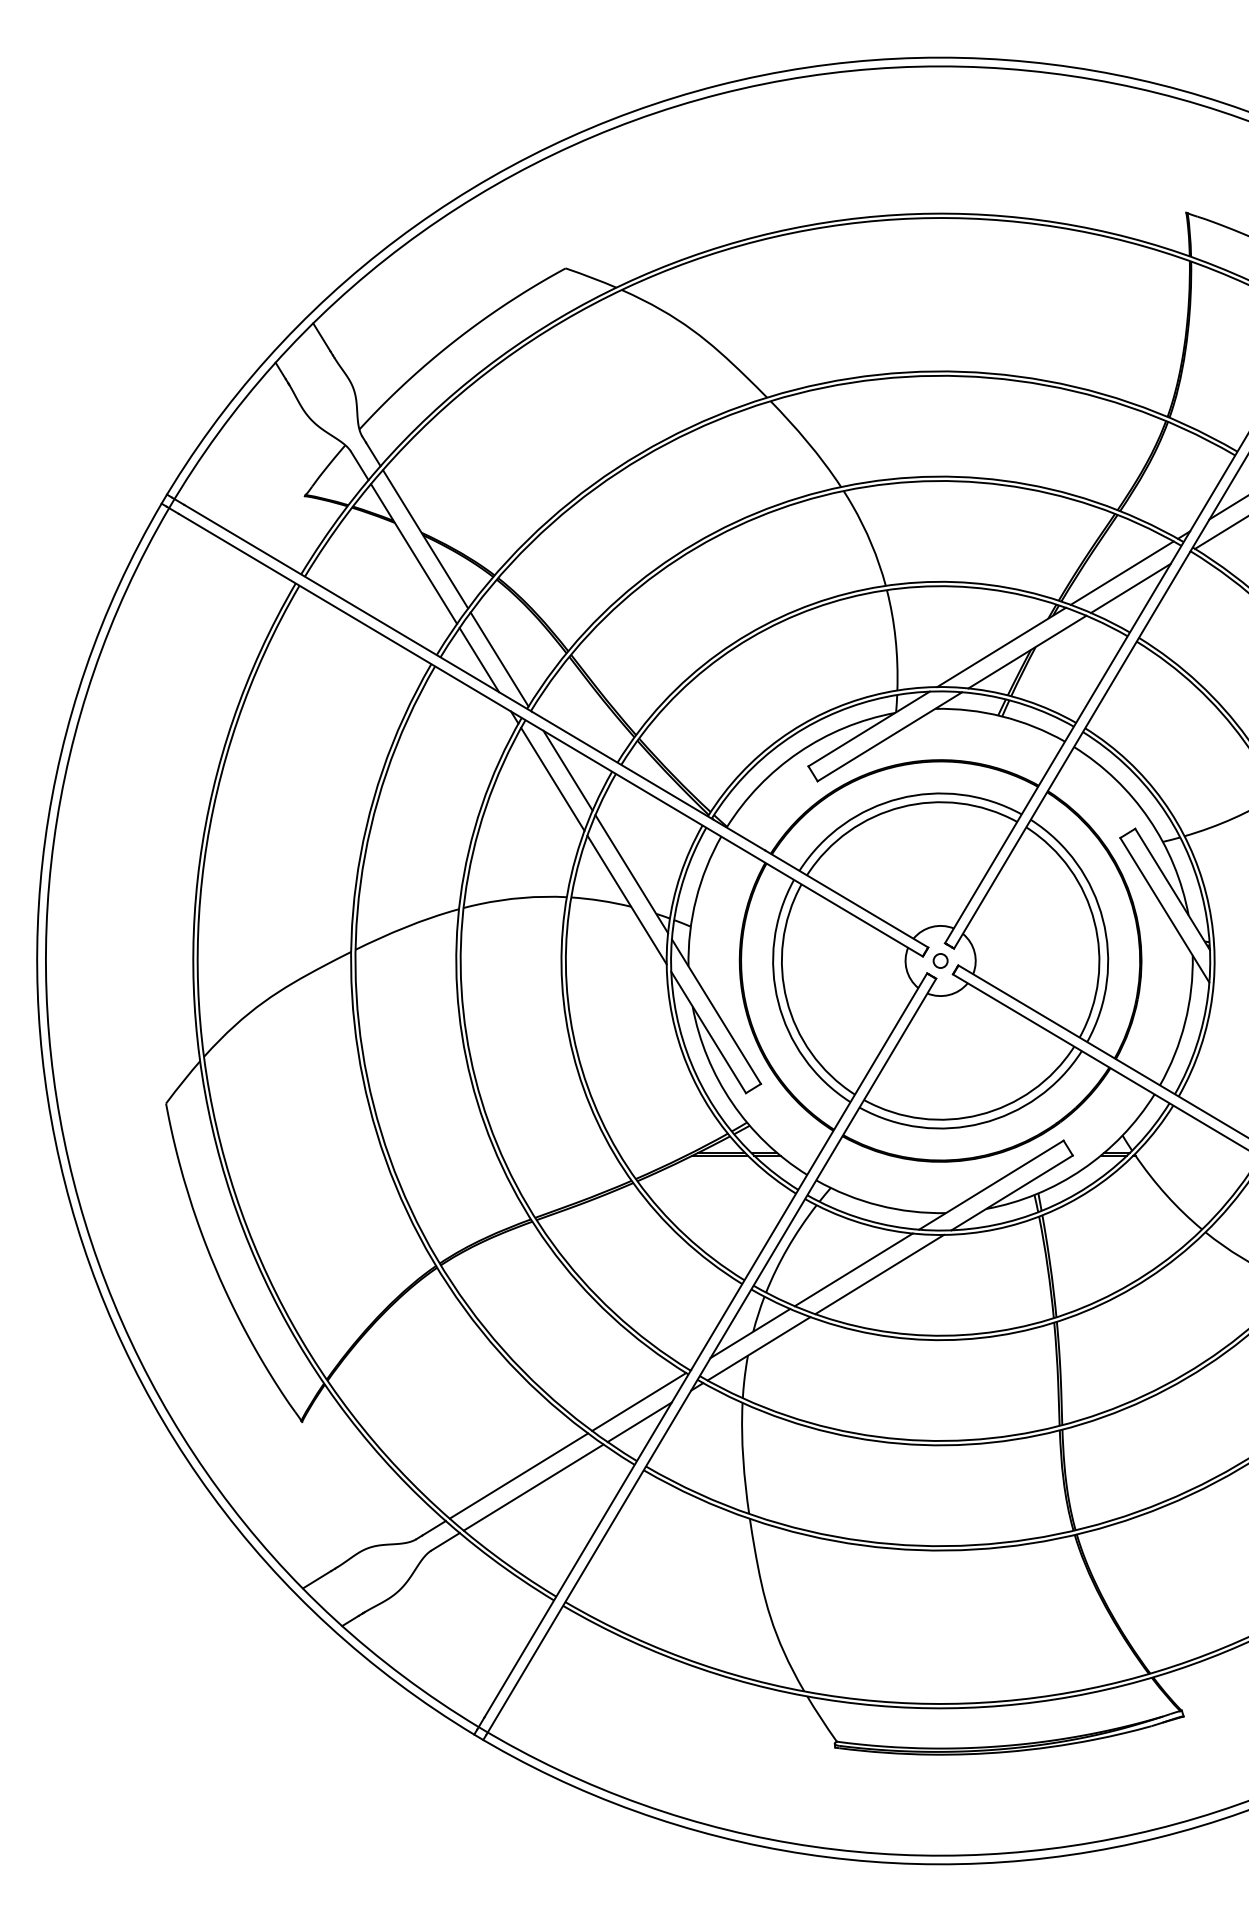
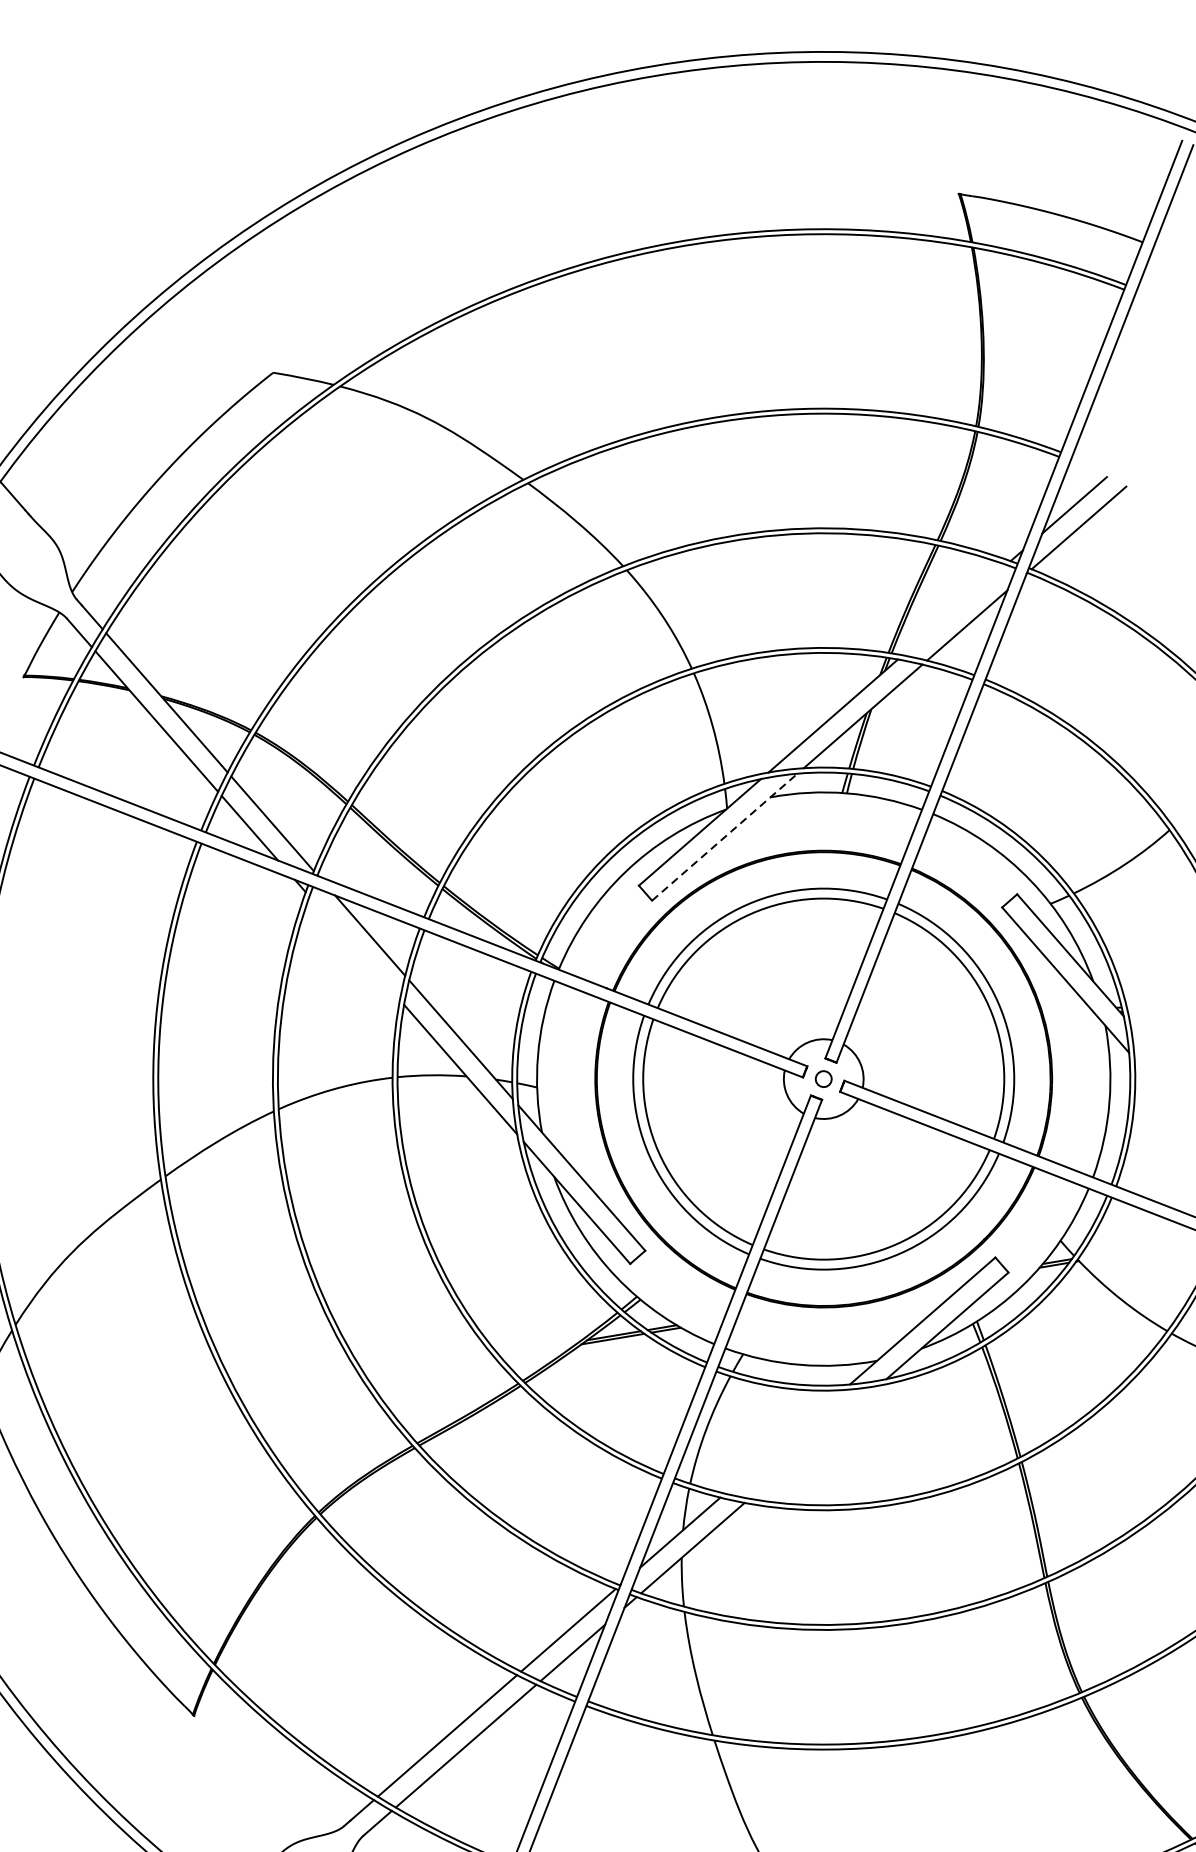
line: (1121, 572) -> (953, 609), removed
line: (889, 736) -> (724, 836), solid -> dashed
line: (552, 778) -> (354, 947), removed
line: (853, 1269) -> (783, 1441), removed
line: (879, 1274) -> (814, 1442), removed

